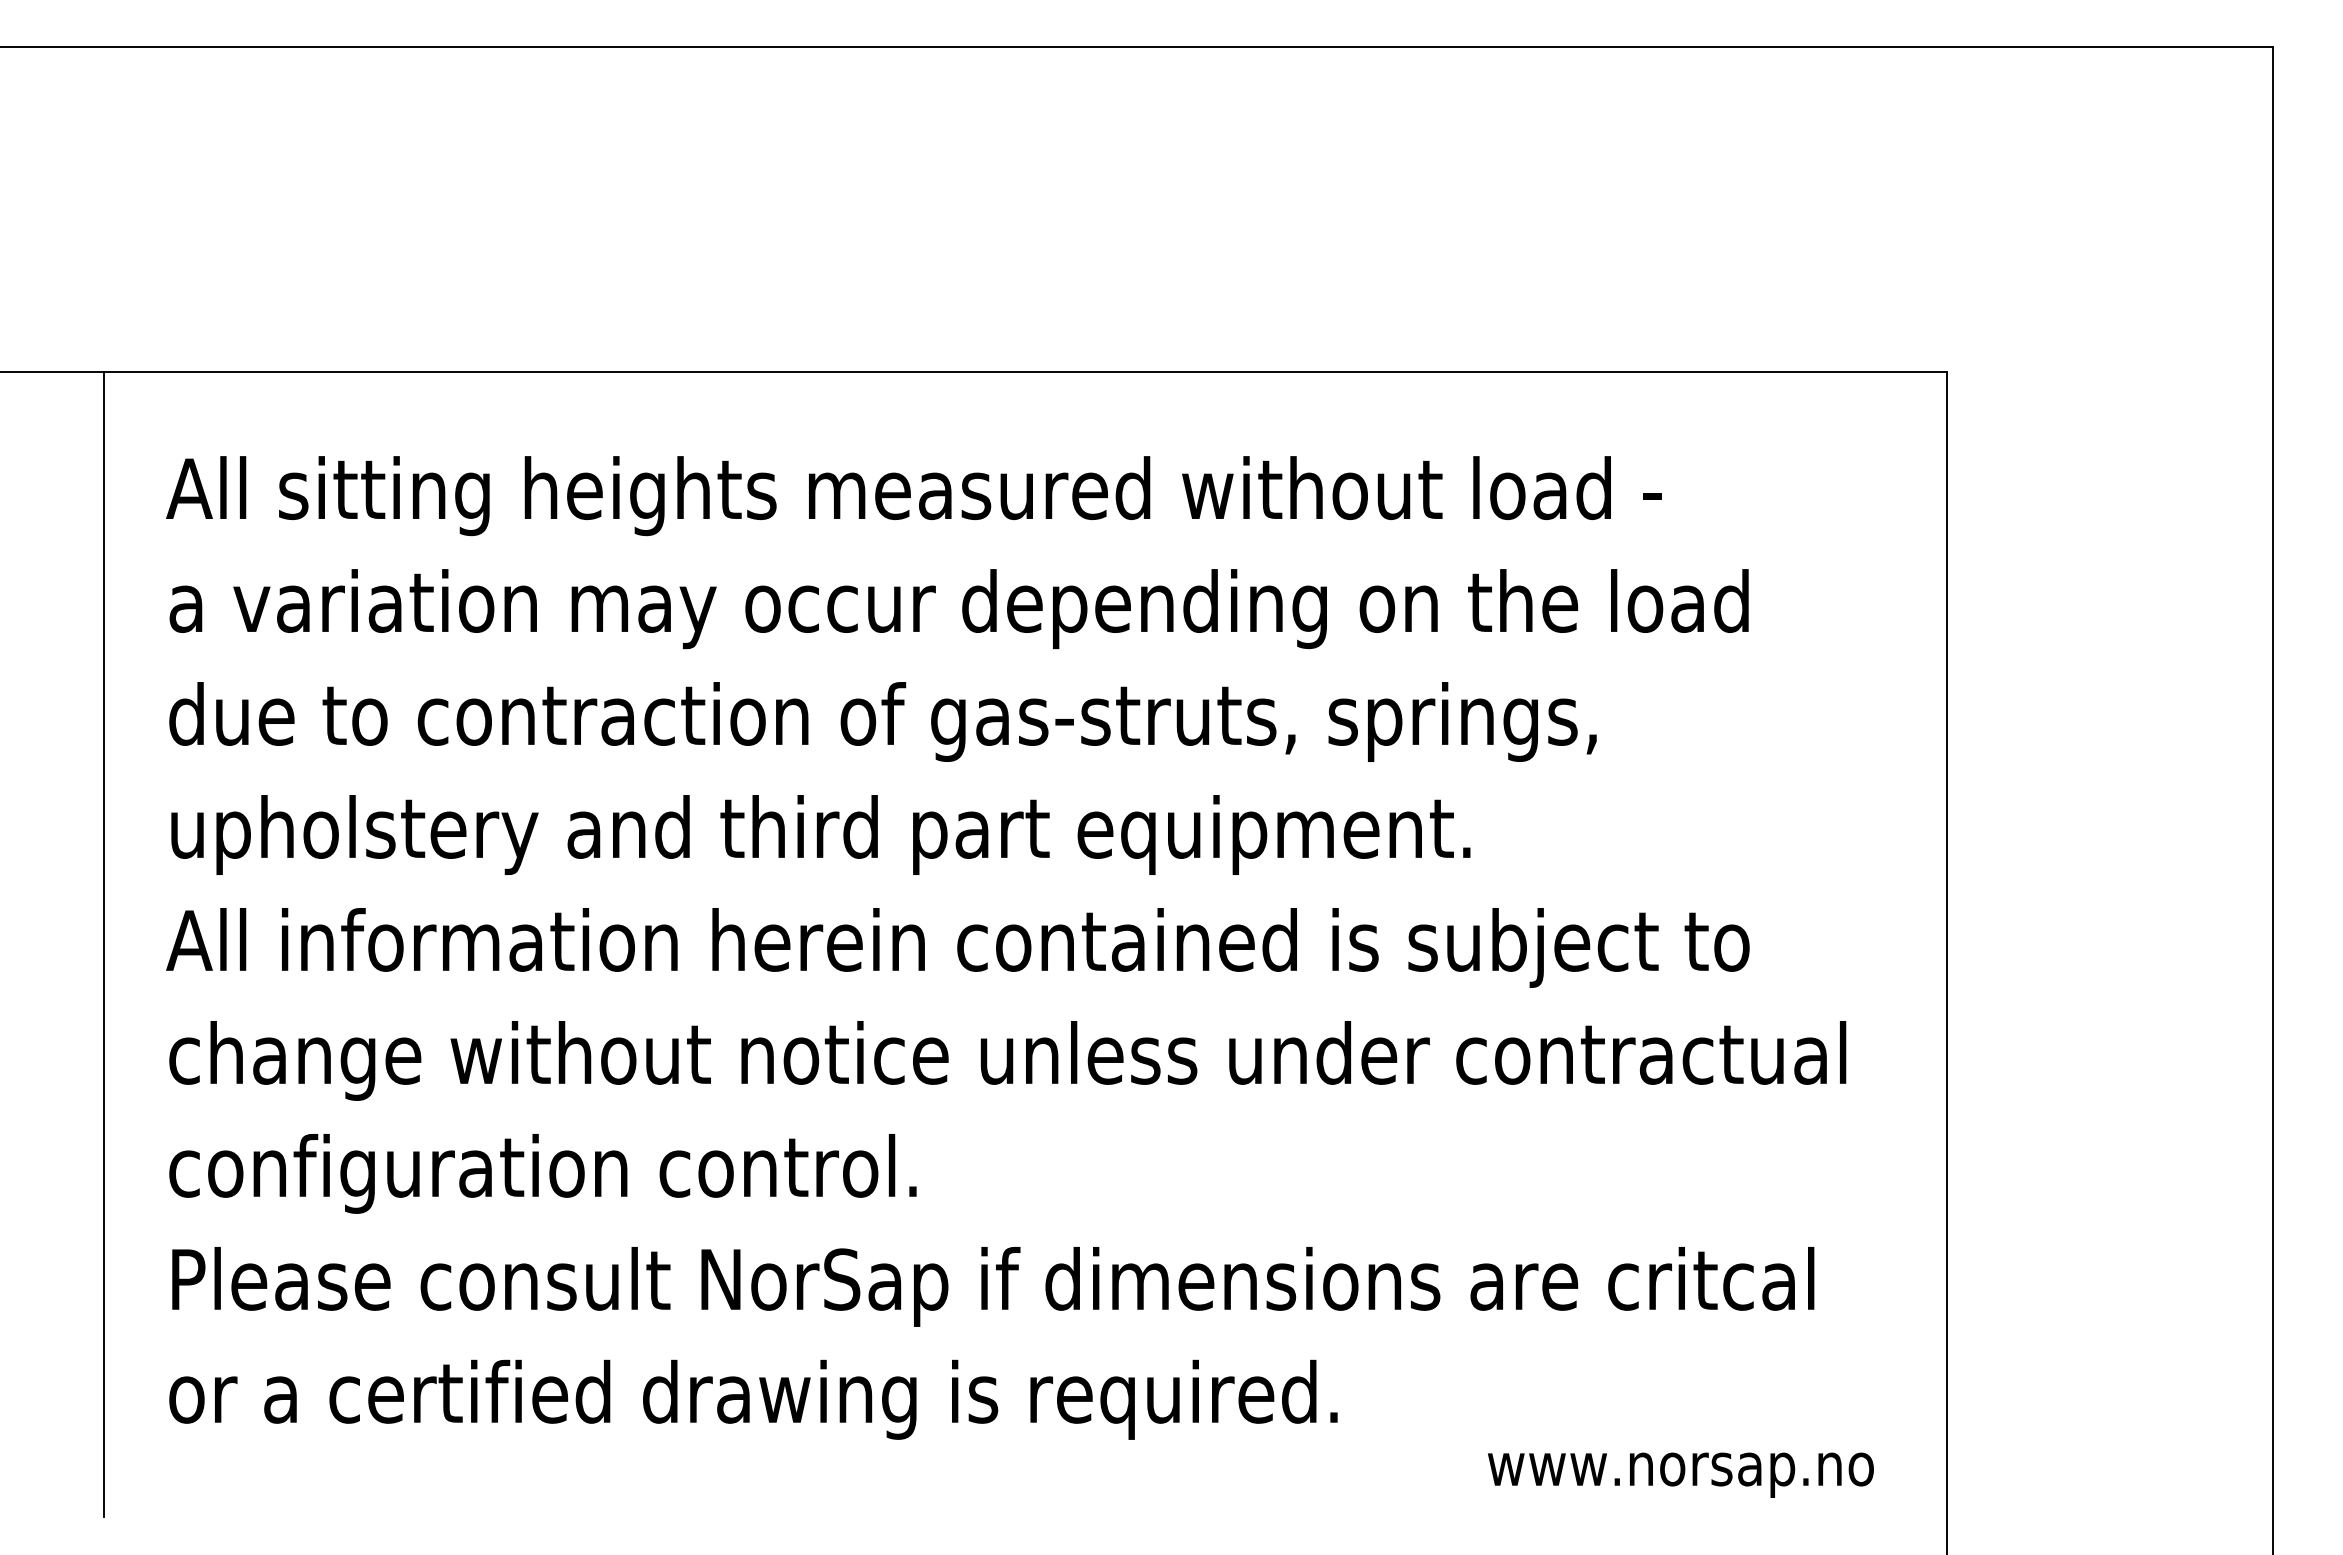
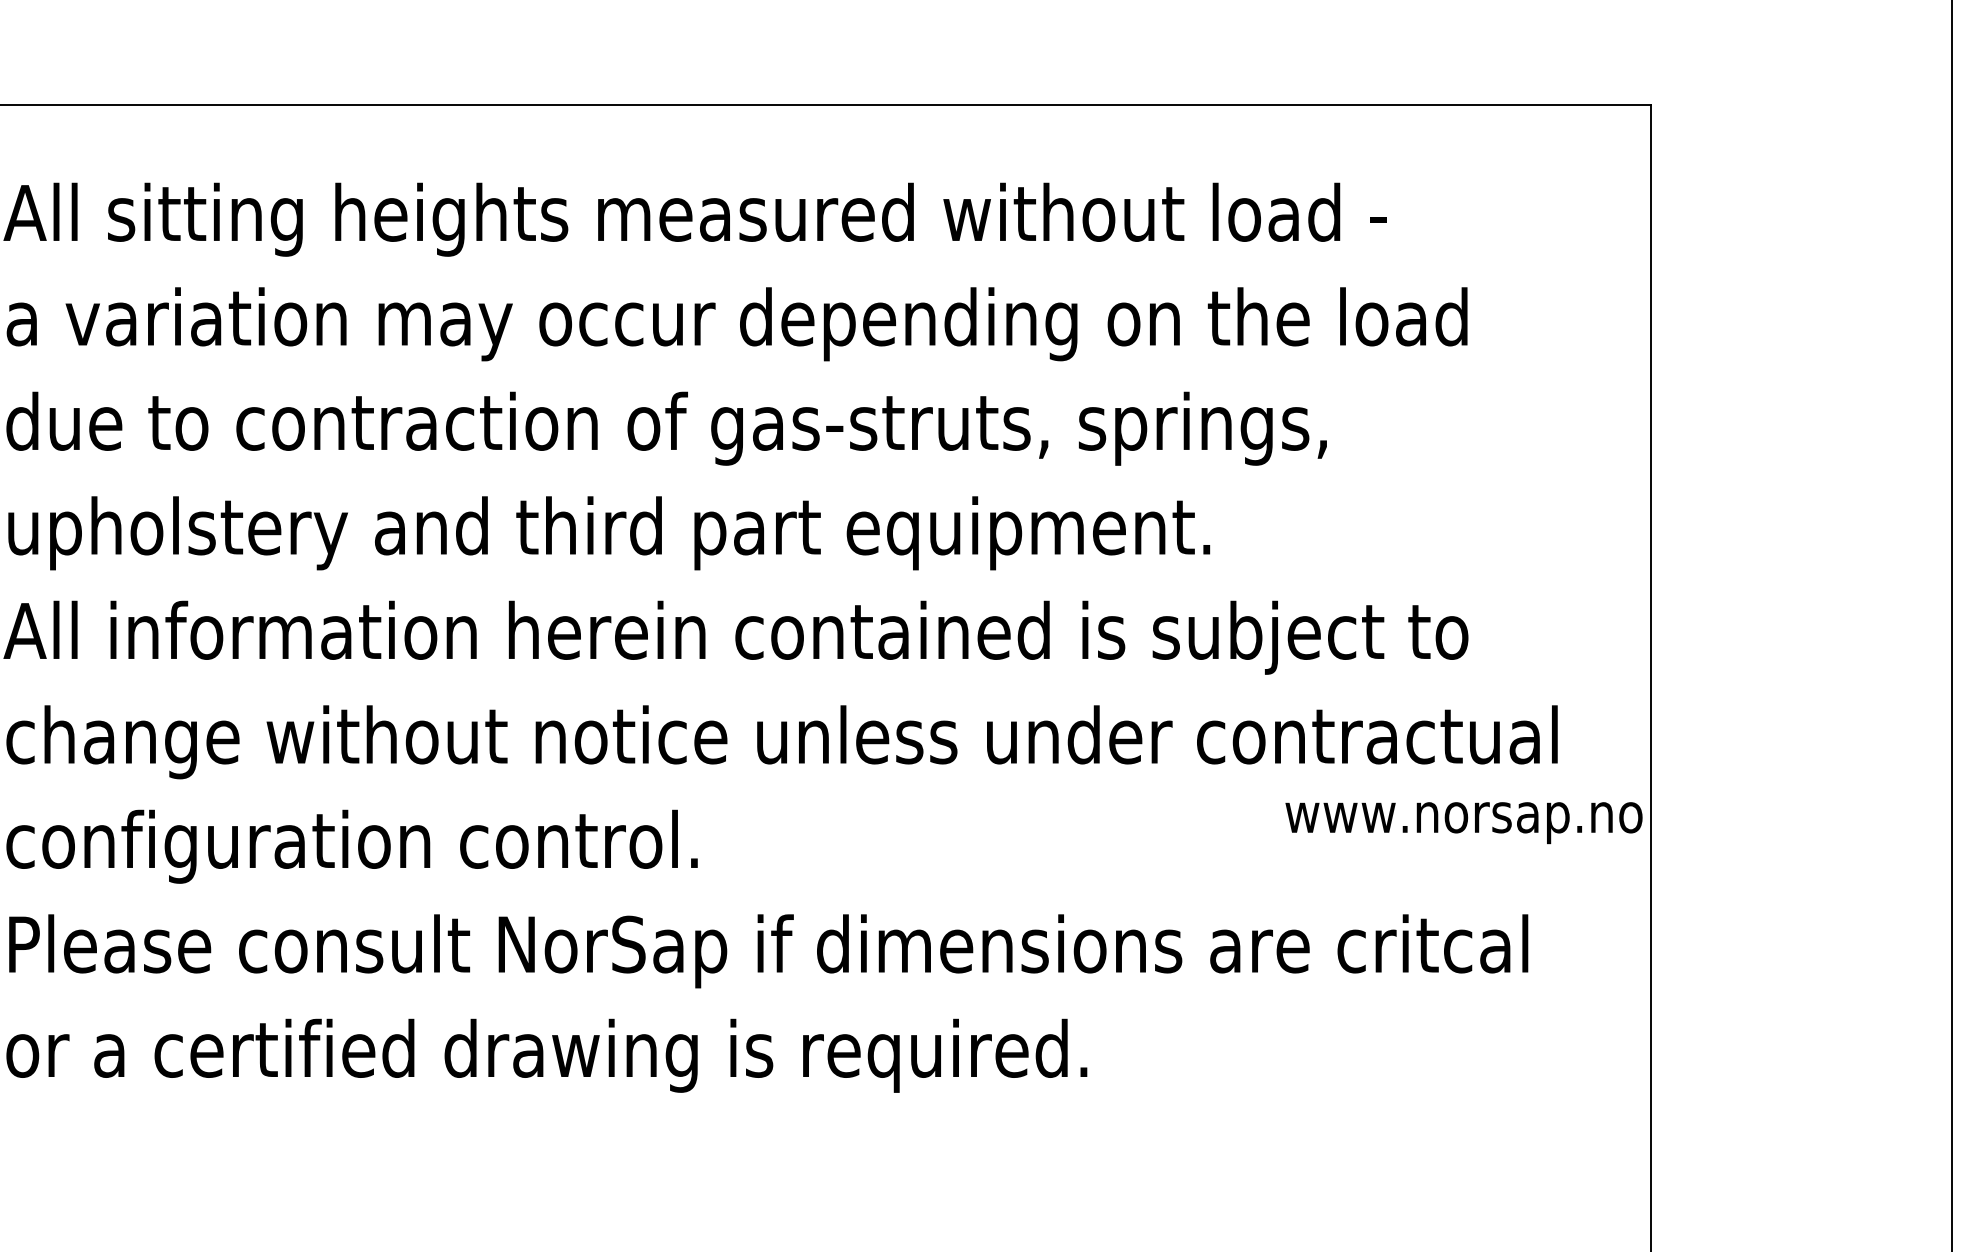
text: (1680, 1474) -> (1463, 822), moved

